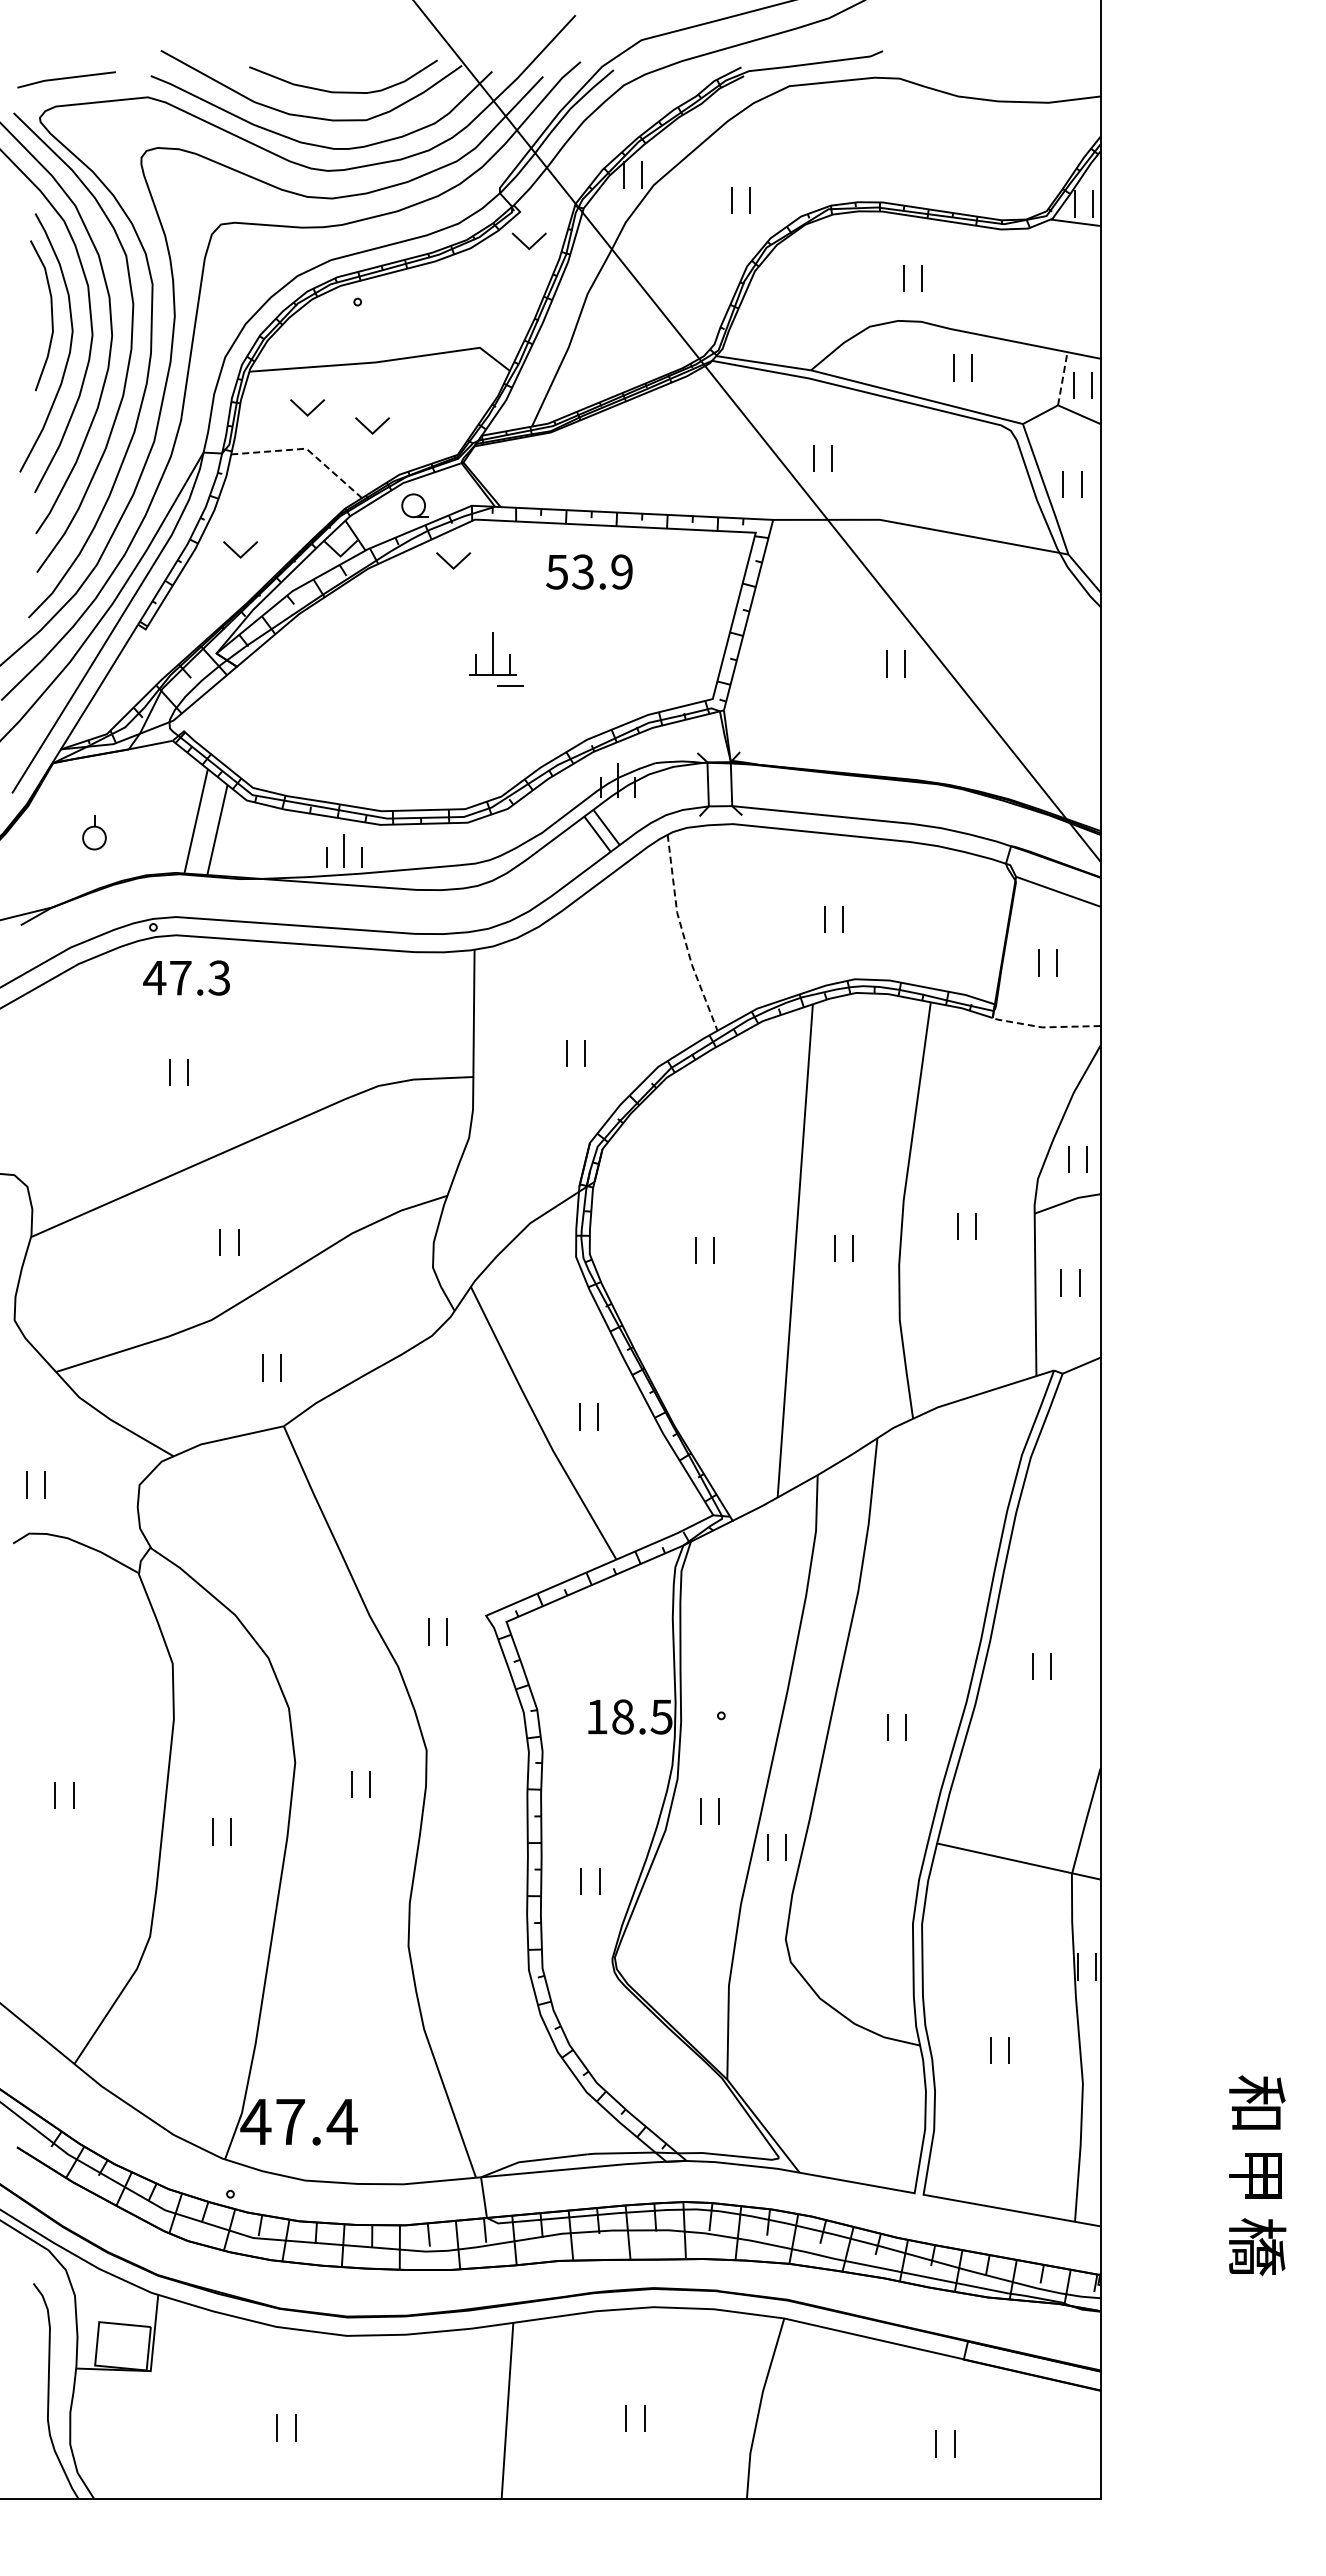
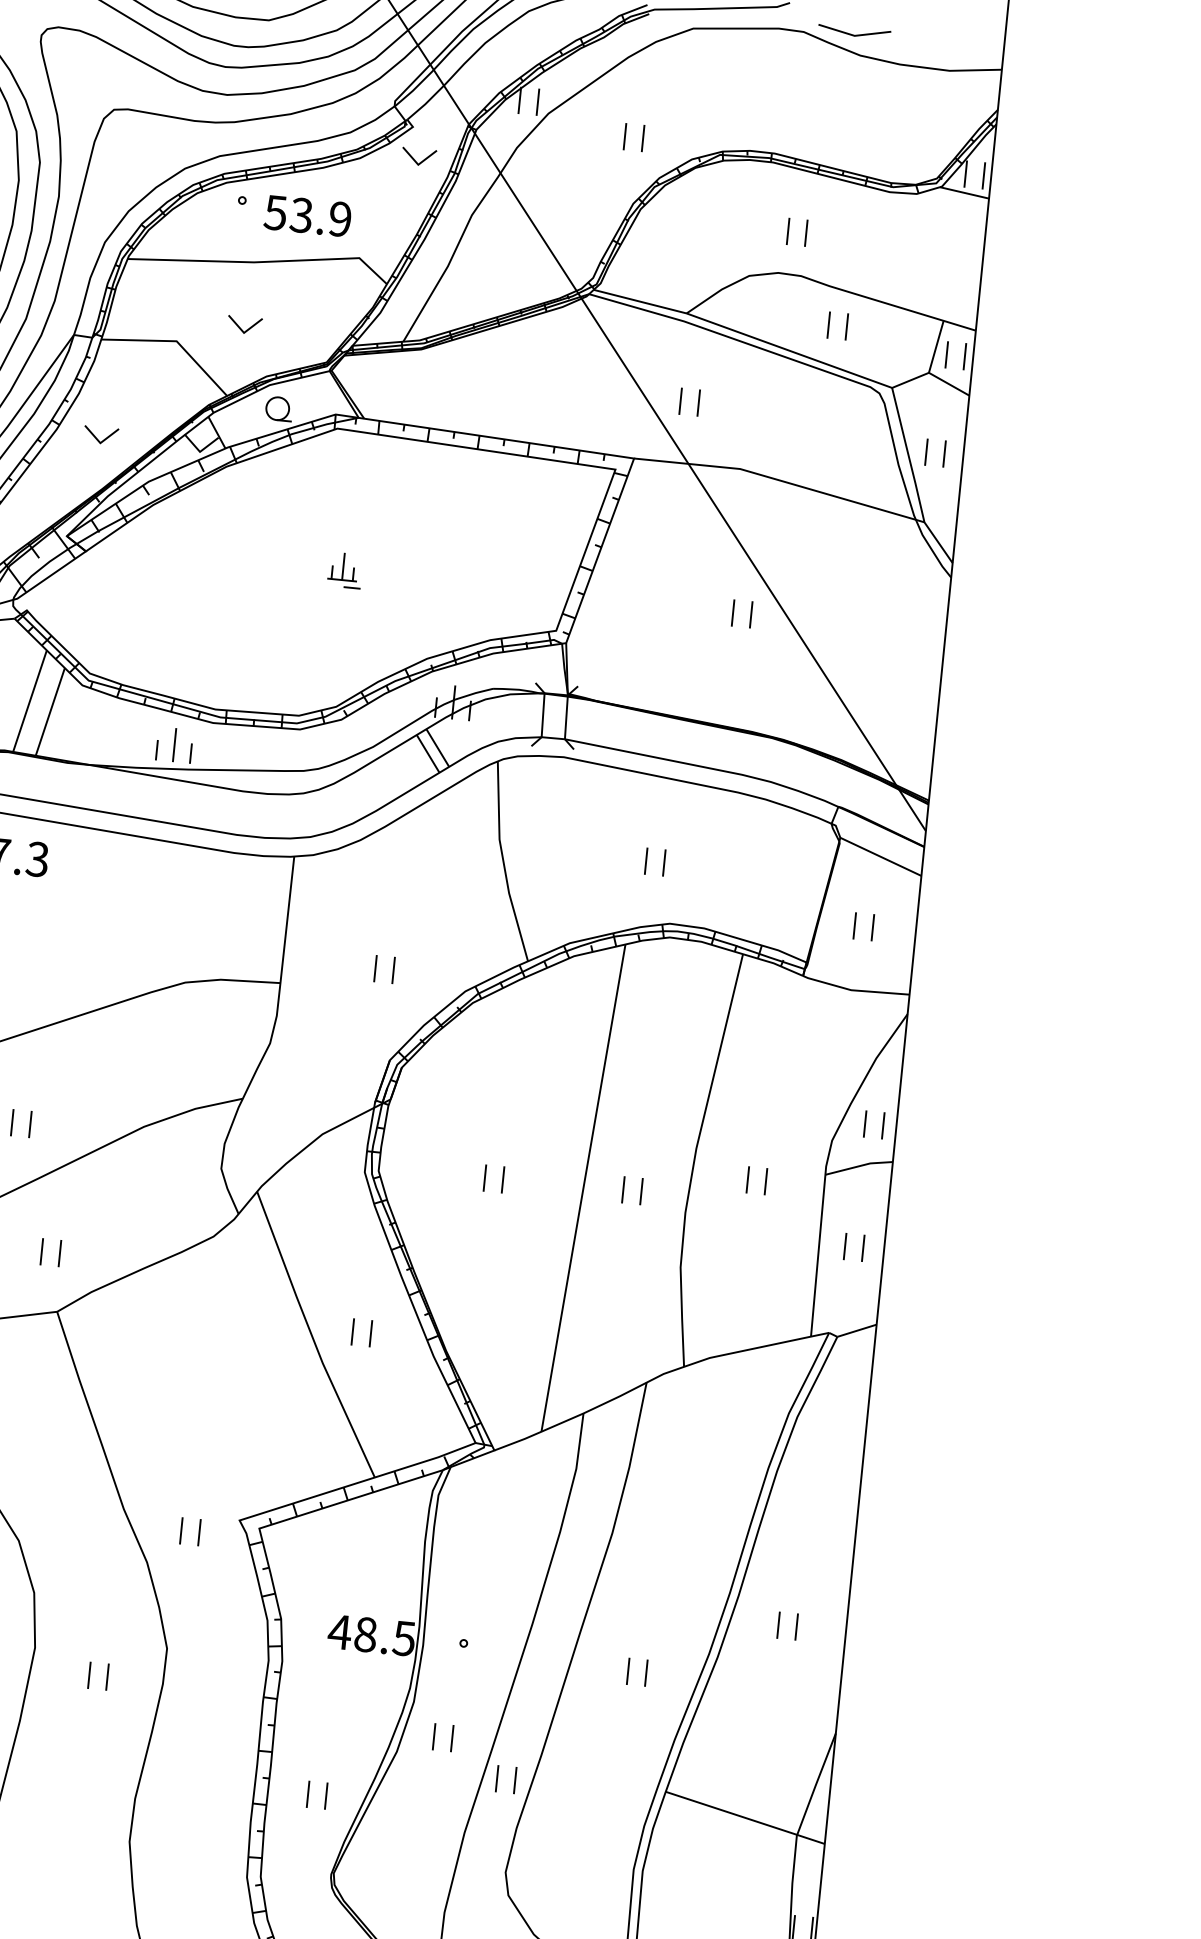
line: (947, 75) -> (851, 33), added
line: (1062, 378) -> (936, 346), dashed -> solid
part: (307, 407) -> (181, 300), removed
line: (306, 448) -> (176, 341), dashed -> solid
part: (453, 560) -> (311, 467), removed
text: (589, 571) -> (307, 215), moved
part: (496, 660) -> (344, 570), size x0.62
line: (683, 935) -> (503, 863), dashed -> solid
line: (1045, 1027) -> (854, 990), dashed -> solid
text: (596, 1716) -> (339, 1631), 18.5 -> 48.5

